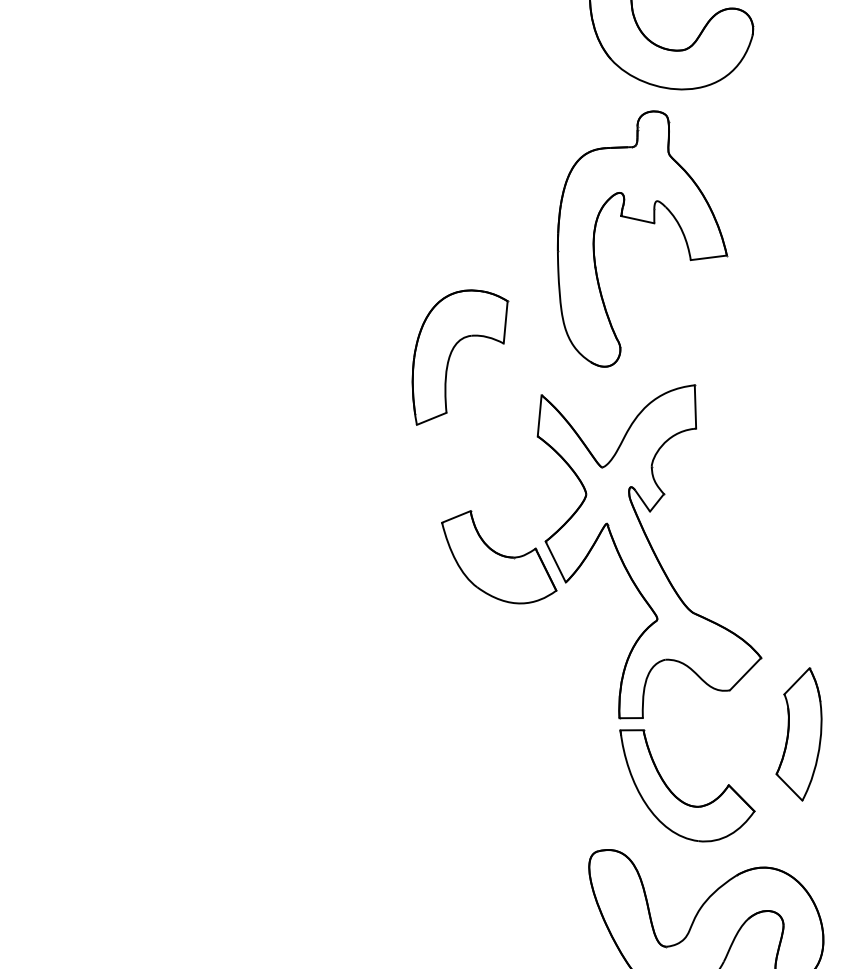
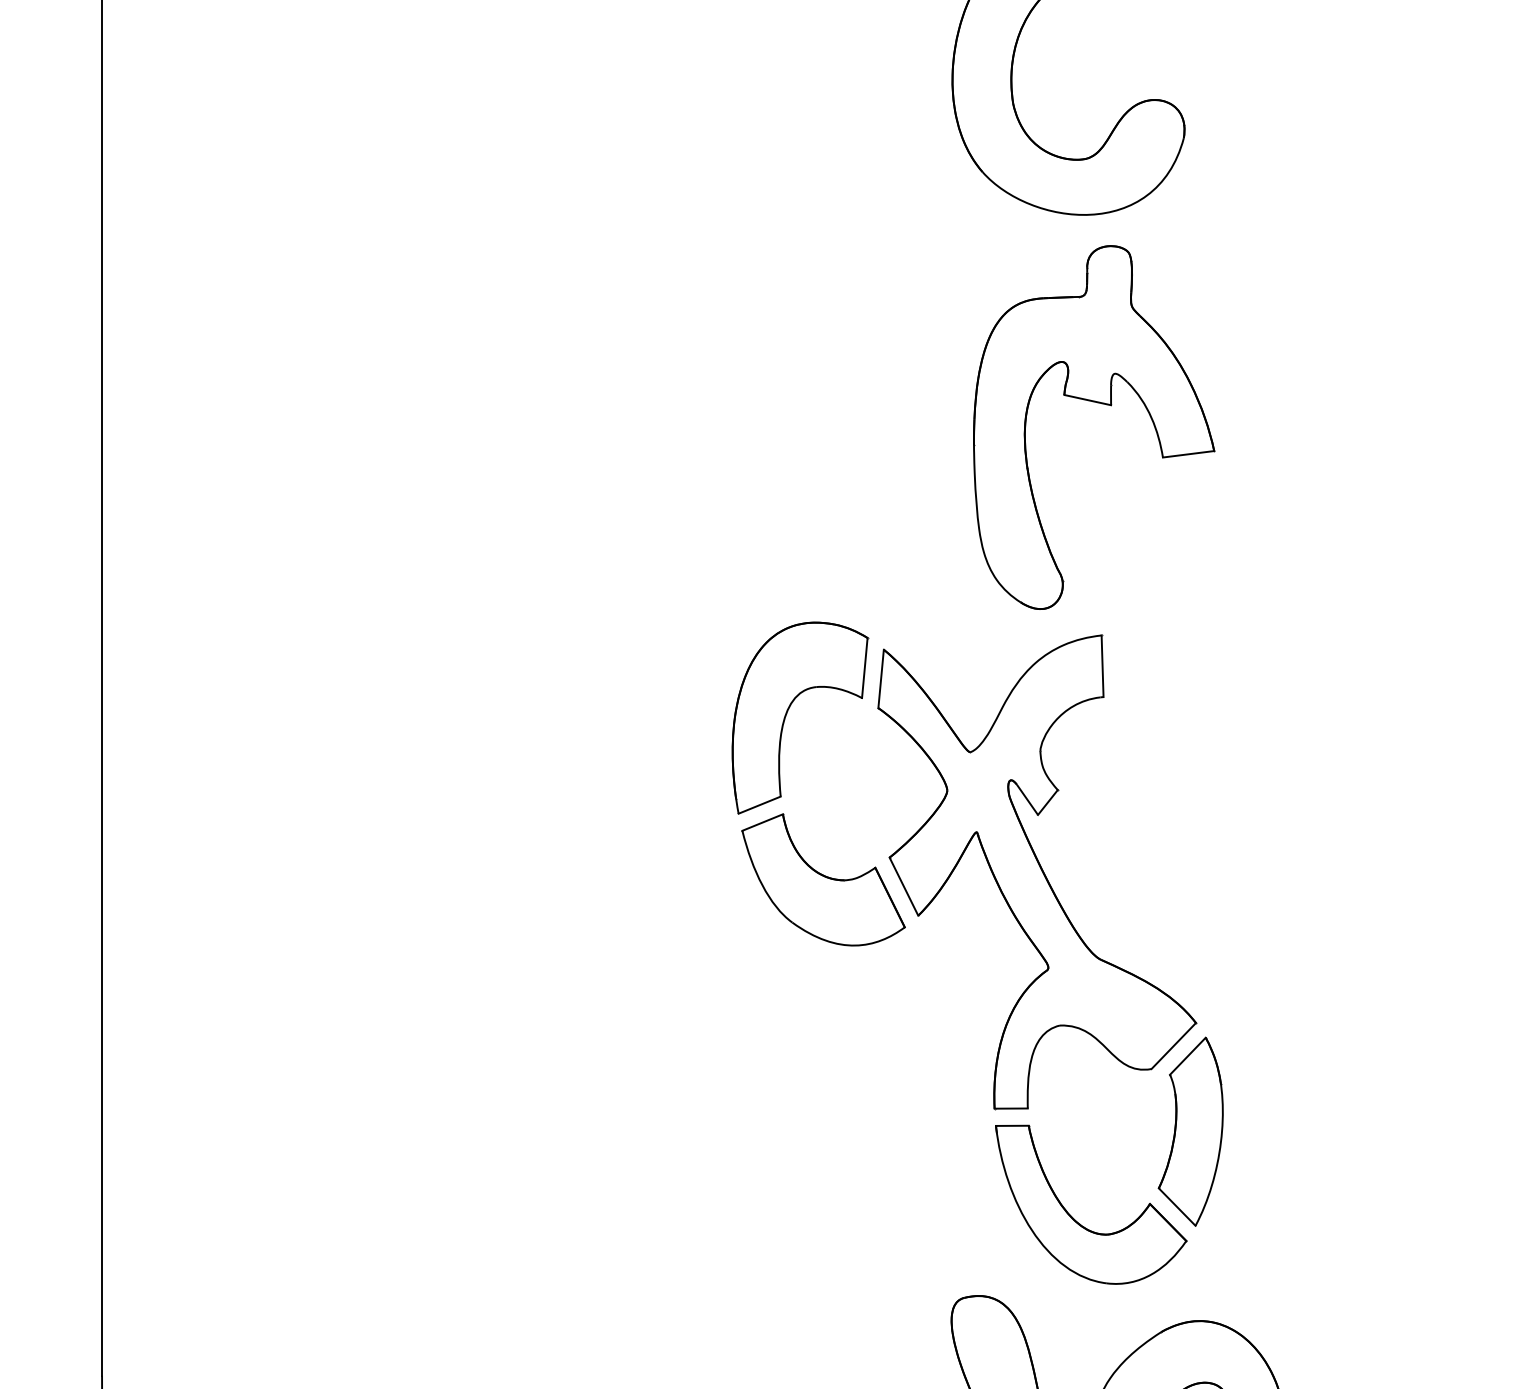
part: (644, 222) -> (1097, 403), moved
part: (452, 352) -> (788, 711), moved
part: (798, 734) -> (1190, 1131), moved

